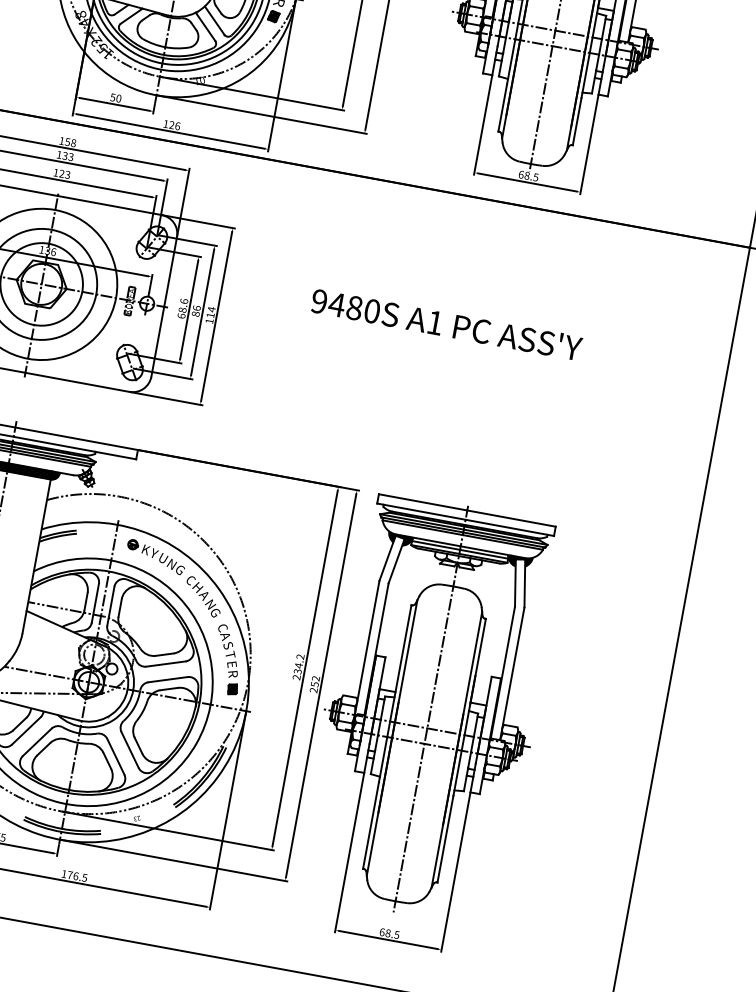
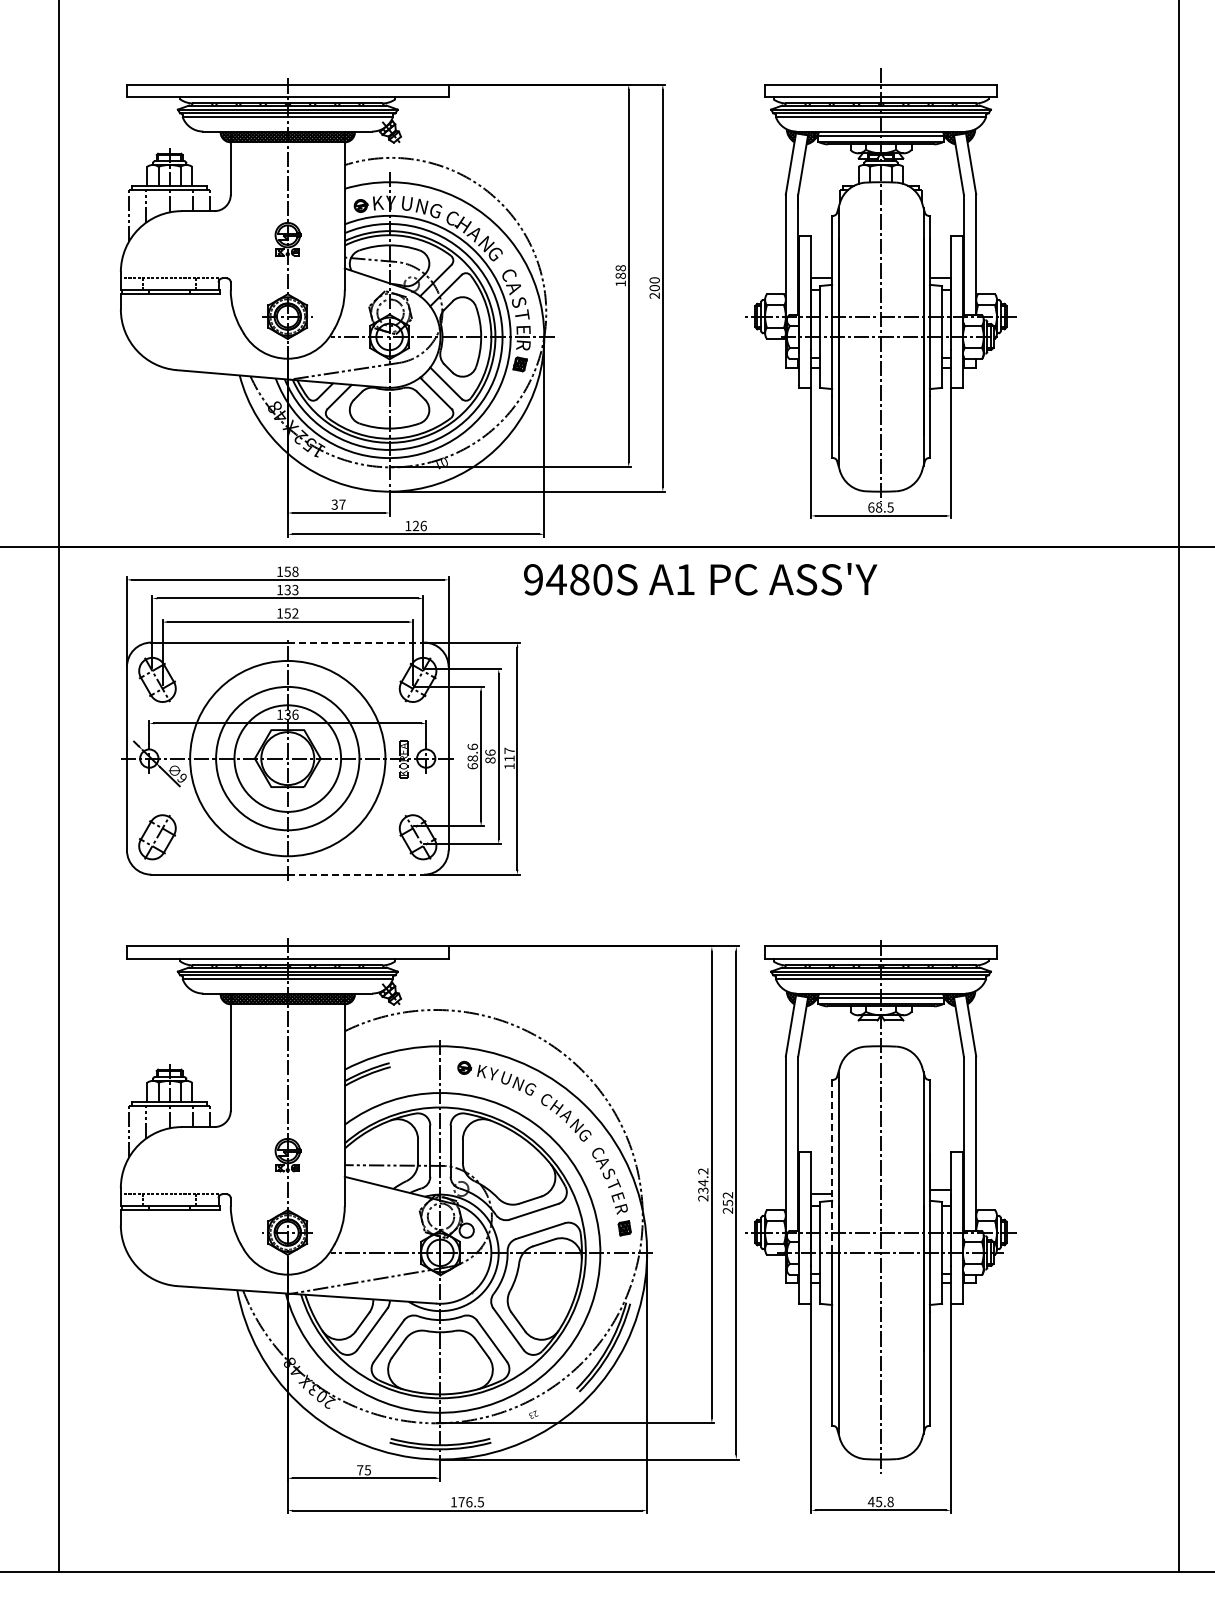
text: (115, 97) -> (338, 504), 50 -> 37
text: (64, 174) -> (291, 613), 123 -> 152
line: (110, 205) -> (356, 642), solid -> dashed
text: (211, 309) -> (509, 750), 114 -> 117
text: (446, 324) -> (700, 579), moved
line: (77, 382) -> (356, 874), solid -> dashed
line: (399, 671) -> (832, 1166), solid -> dashed
text: (389, 933) -> (880, 1501), 68.5 -> 45.8

